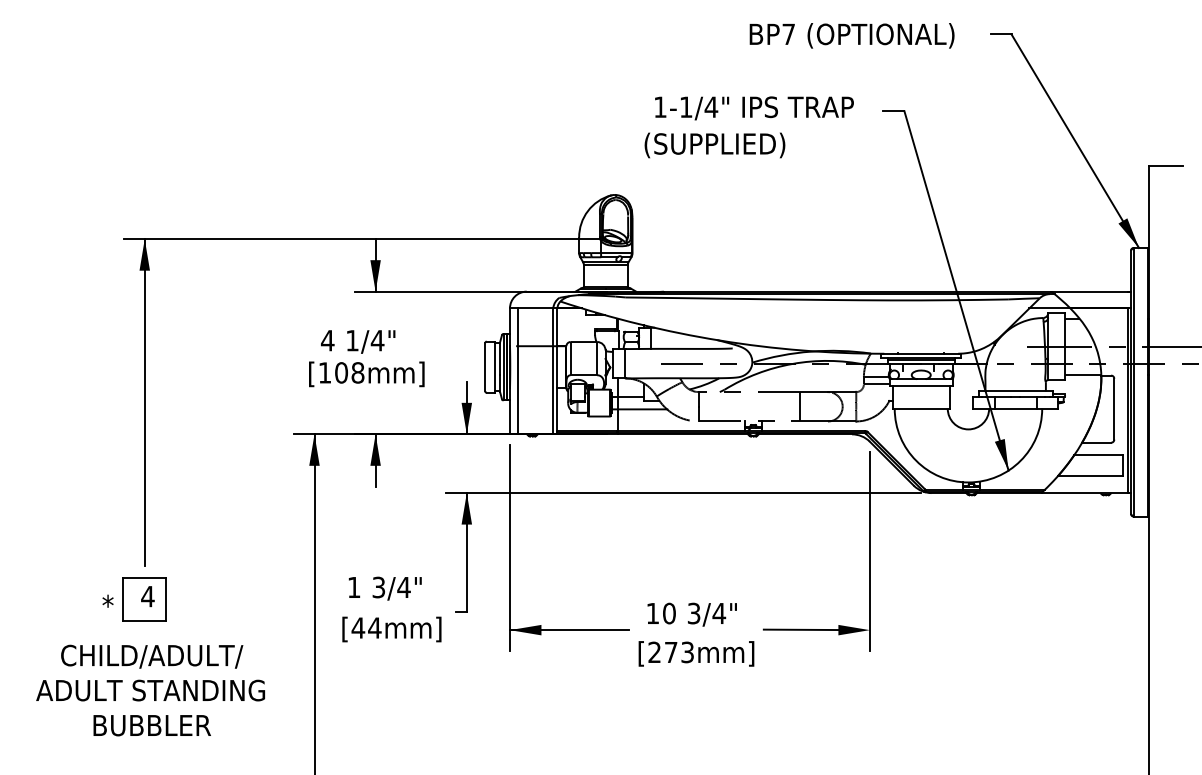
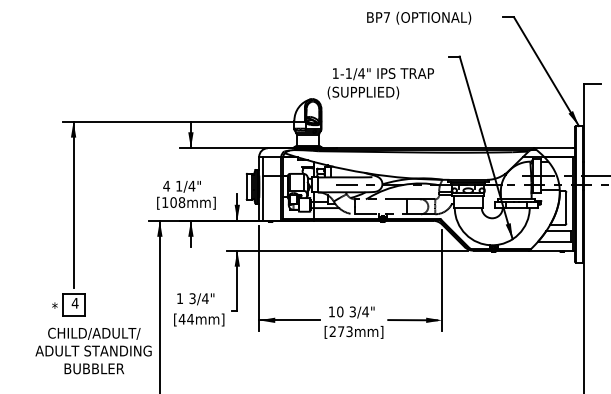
text: (852, 34) -> (419, 17), moved
text: (748, 126) -> (380, 83), moved
text: (366, 358) -> (186, 195), moved
text: (150, 689) -> (93, 350), moved

